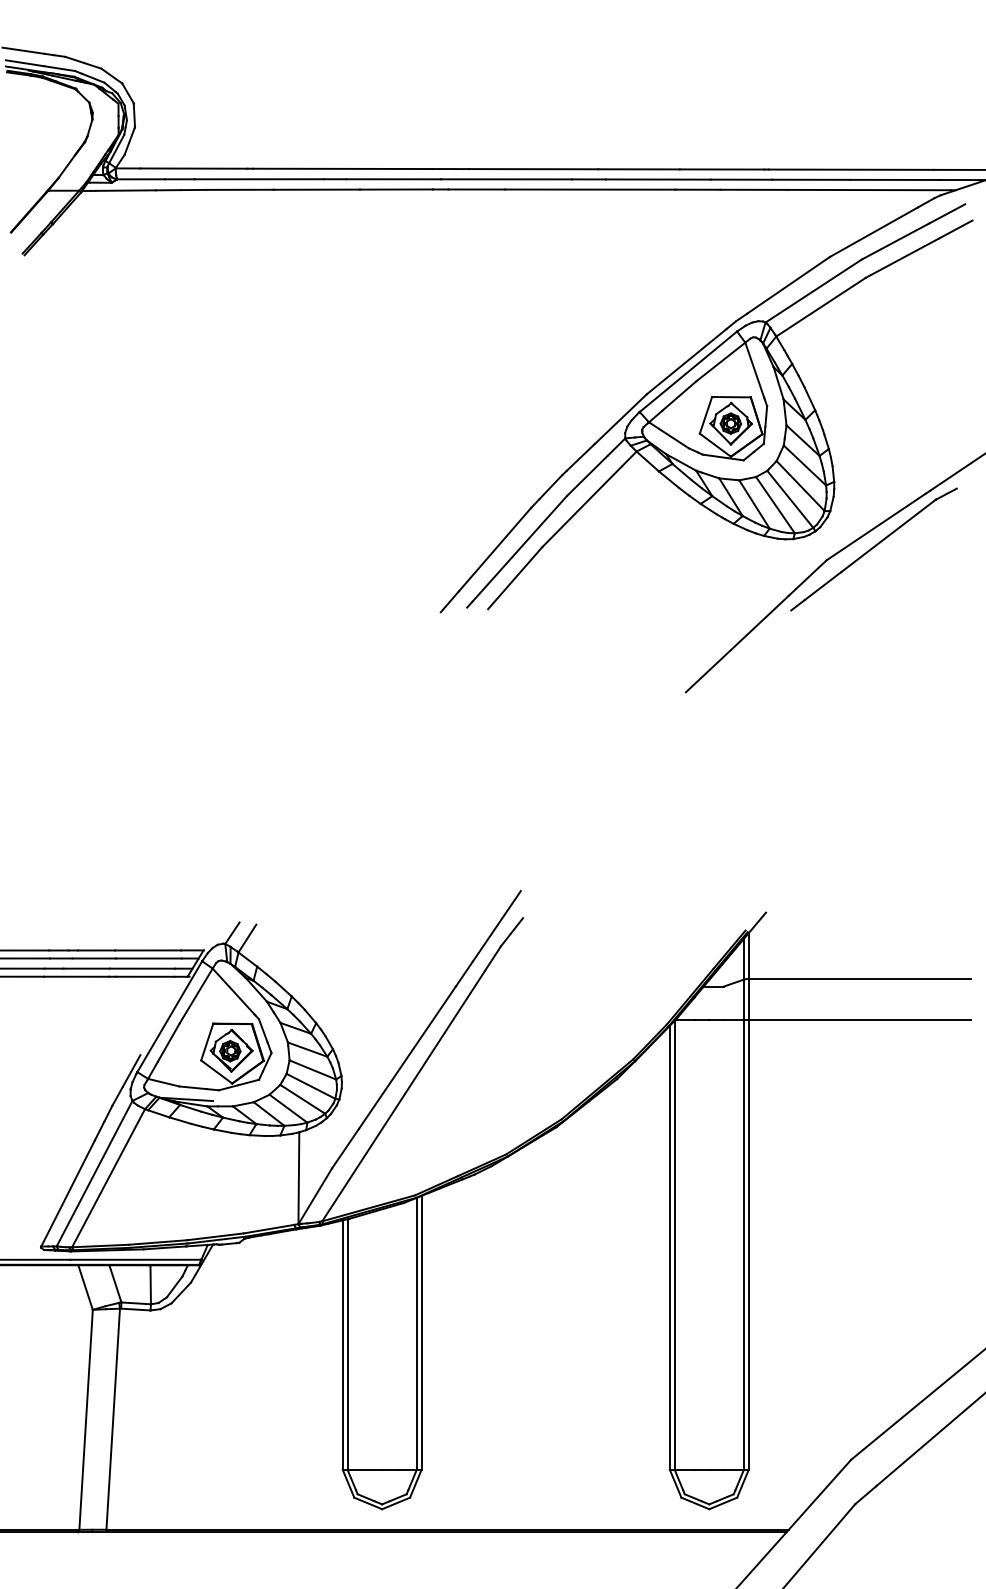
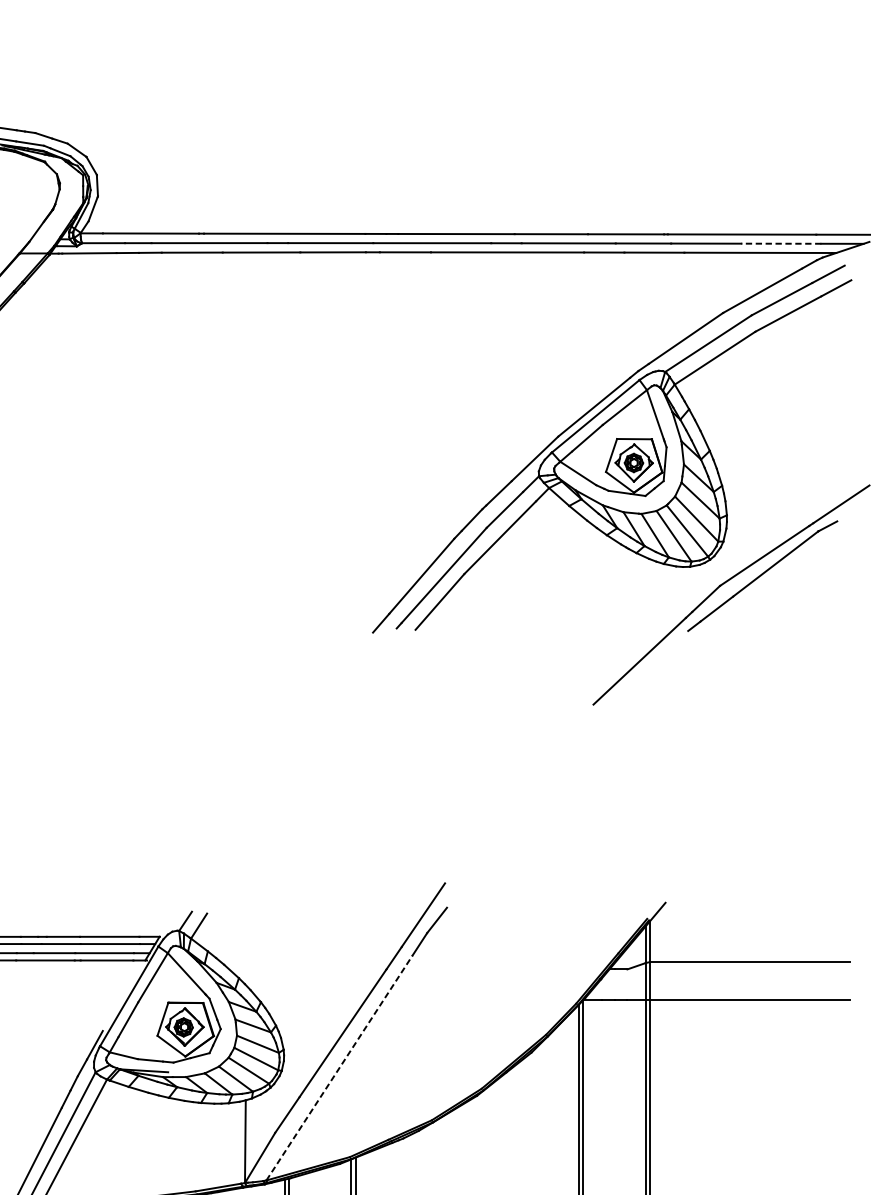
line: (894, 179) -> (781, 243), solid -> dashed
line: (403, 1095) -> (339, 1067), solid -> dashed

